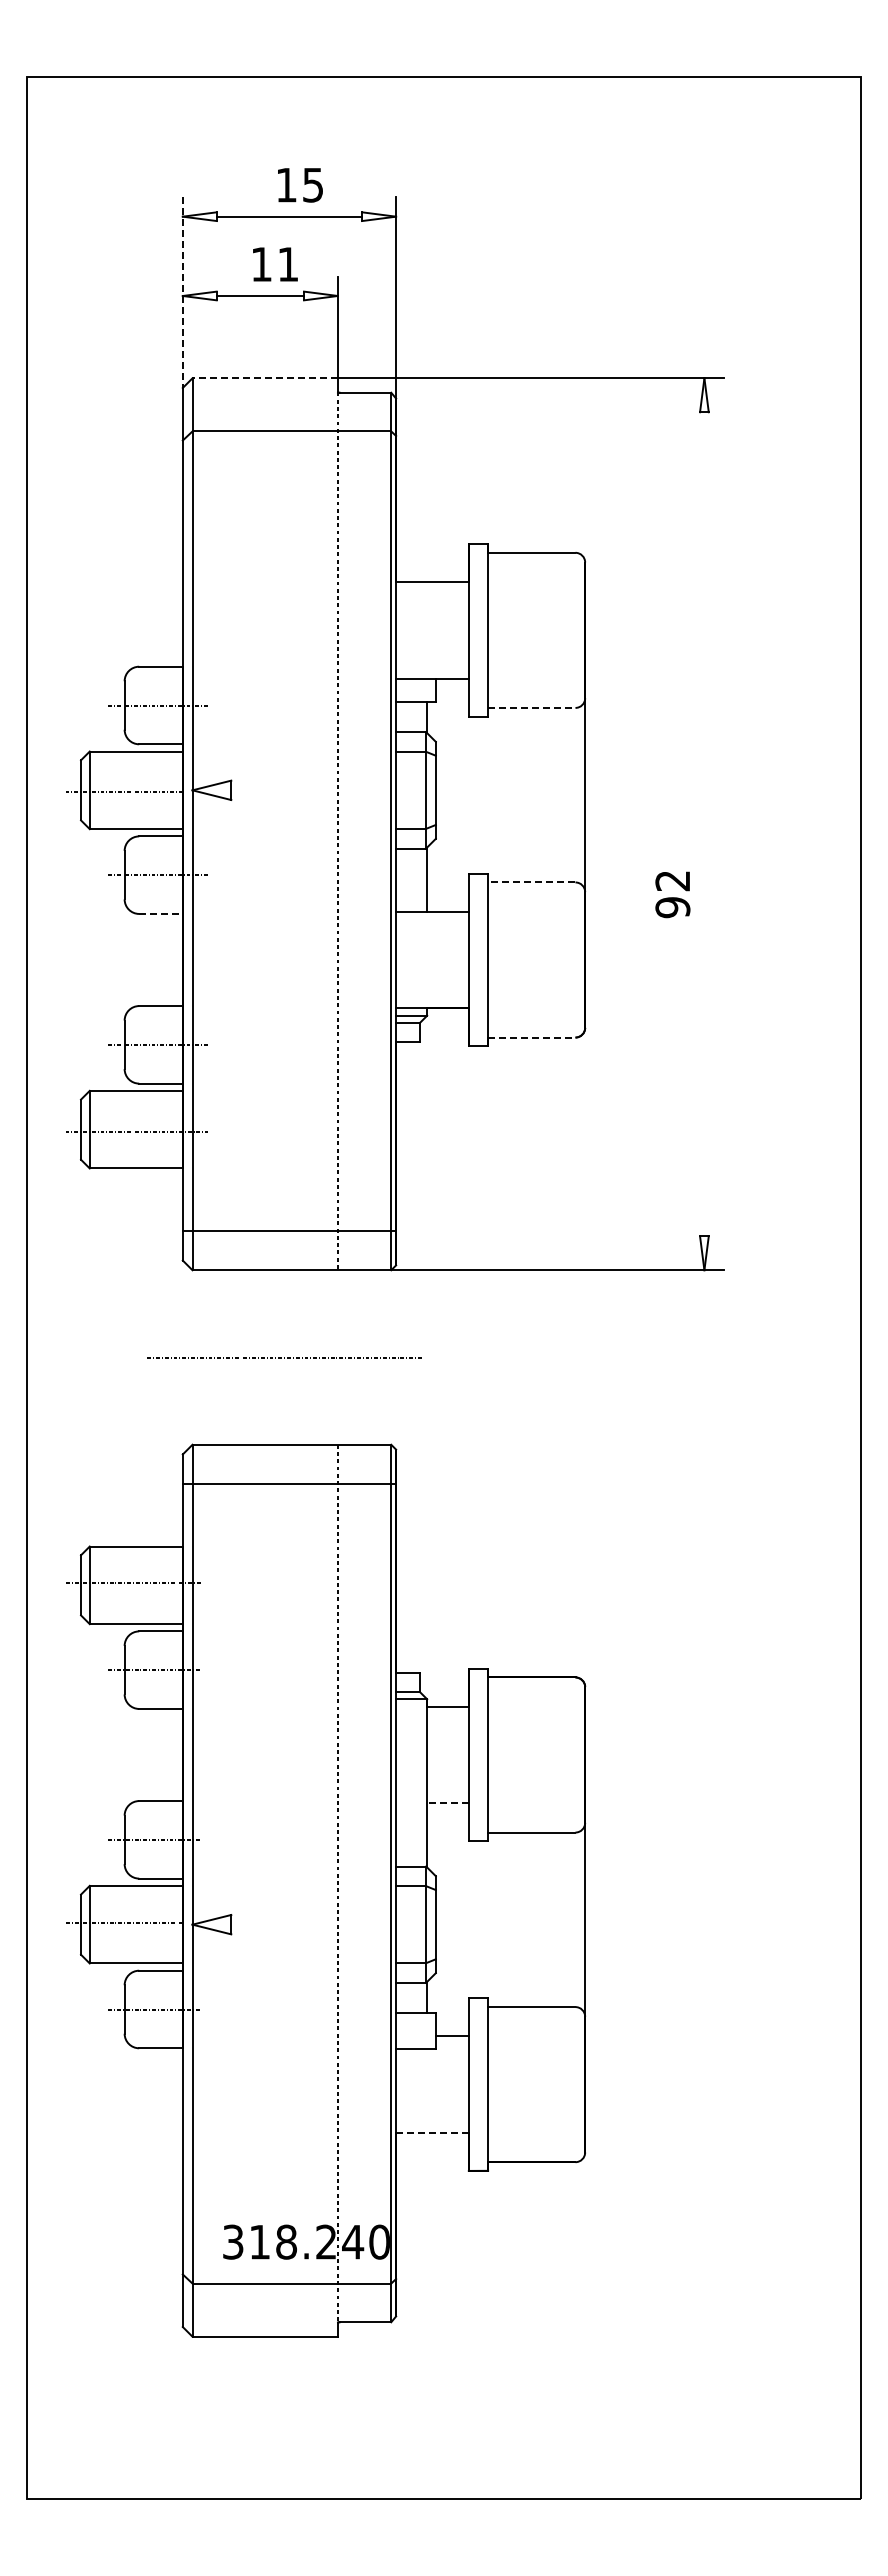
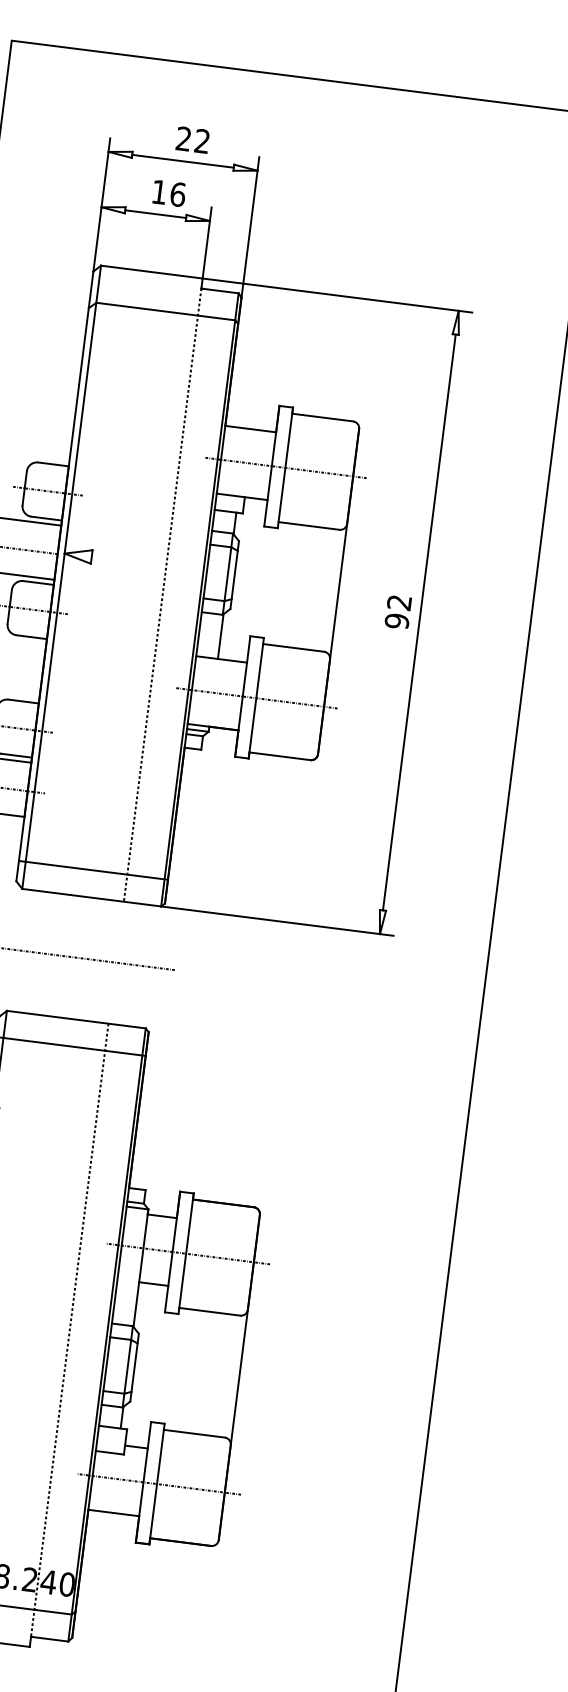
text: (299, 184) -> (192, 139), 15 -> 22
text: (288, 264) -> (178, 194), 11 -> 16
line: (182, 293) -> (101, 205), dashed -> solid
line: (265, 378) -> (152, 272), dashed -> solid
line: (488, 630) -> (285, 468), added
line: (531, 707) -> (308, 525), dashed -> solid
line: (704, 824) -> (419, 622), added
line: (531, 882) -> (293, 647), dashed -> solid
text: (672, 894) -> (398, 612), moved
line: (161, 913) -> (32, 636), dashed -> solid
line: (488, 960) -> (256, 698), added
line: (531, 1037) -> (279, 756), dashed -> solid
line: (490, 1755) -> (187, 1254), added
line: (447, 1803) -> (153, 1284), dashed -> solid
line: (490, 2084) -> (158, 1484), added
line: (431, 2133) -> (113, 1513), dashed -> solid

